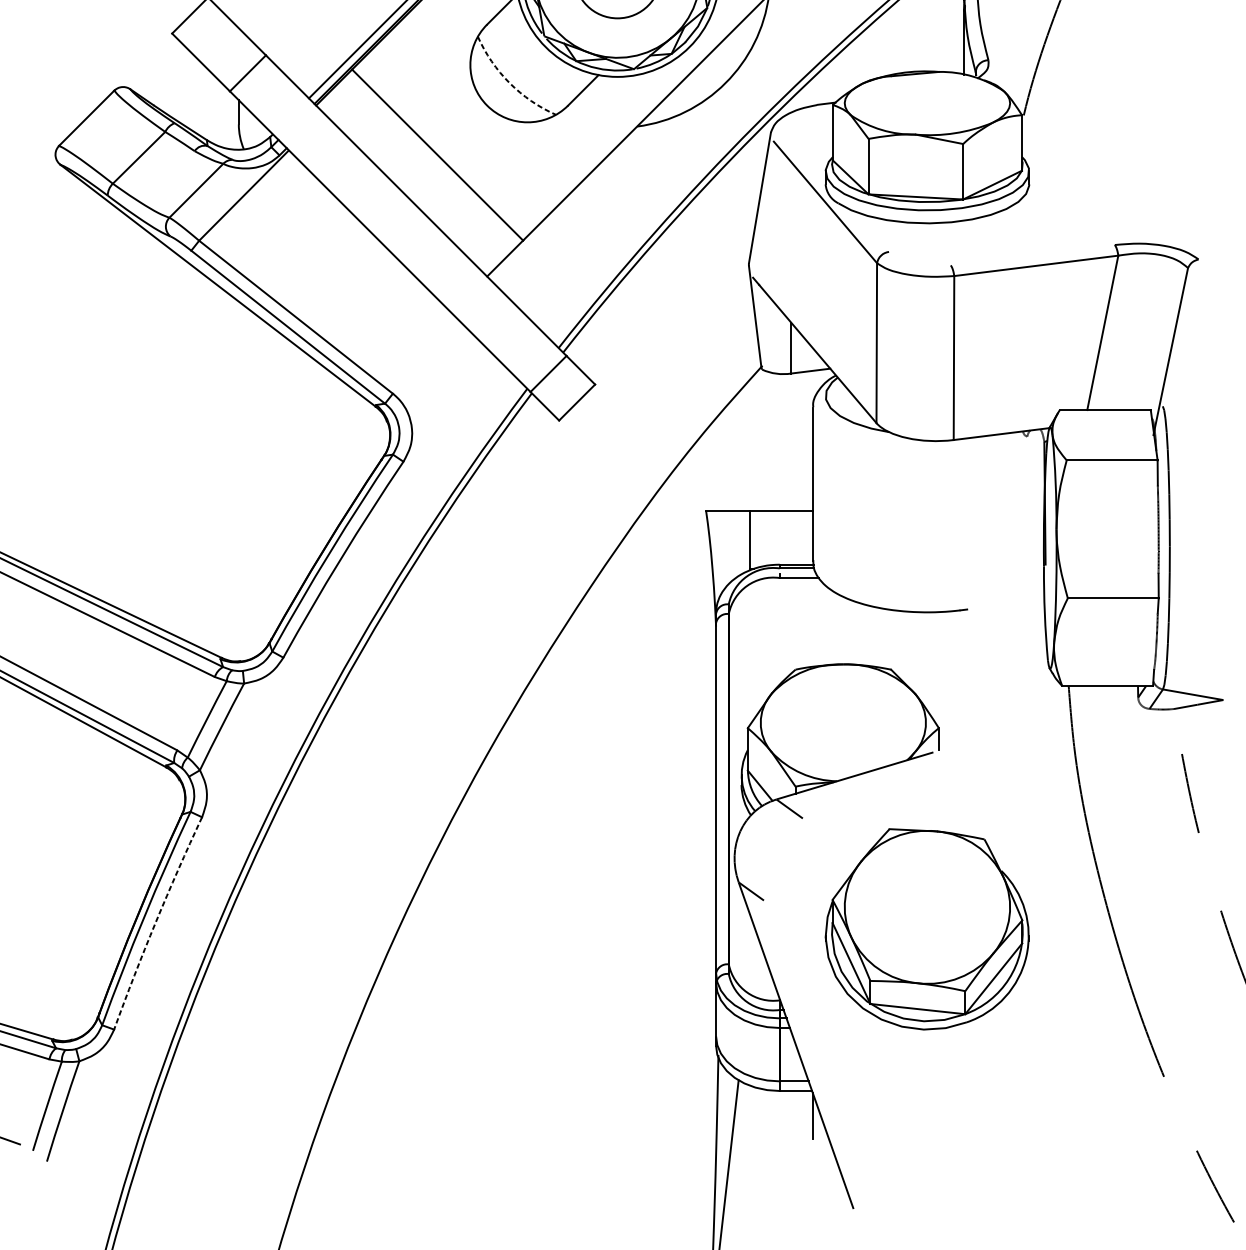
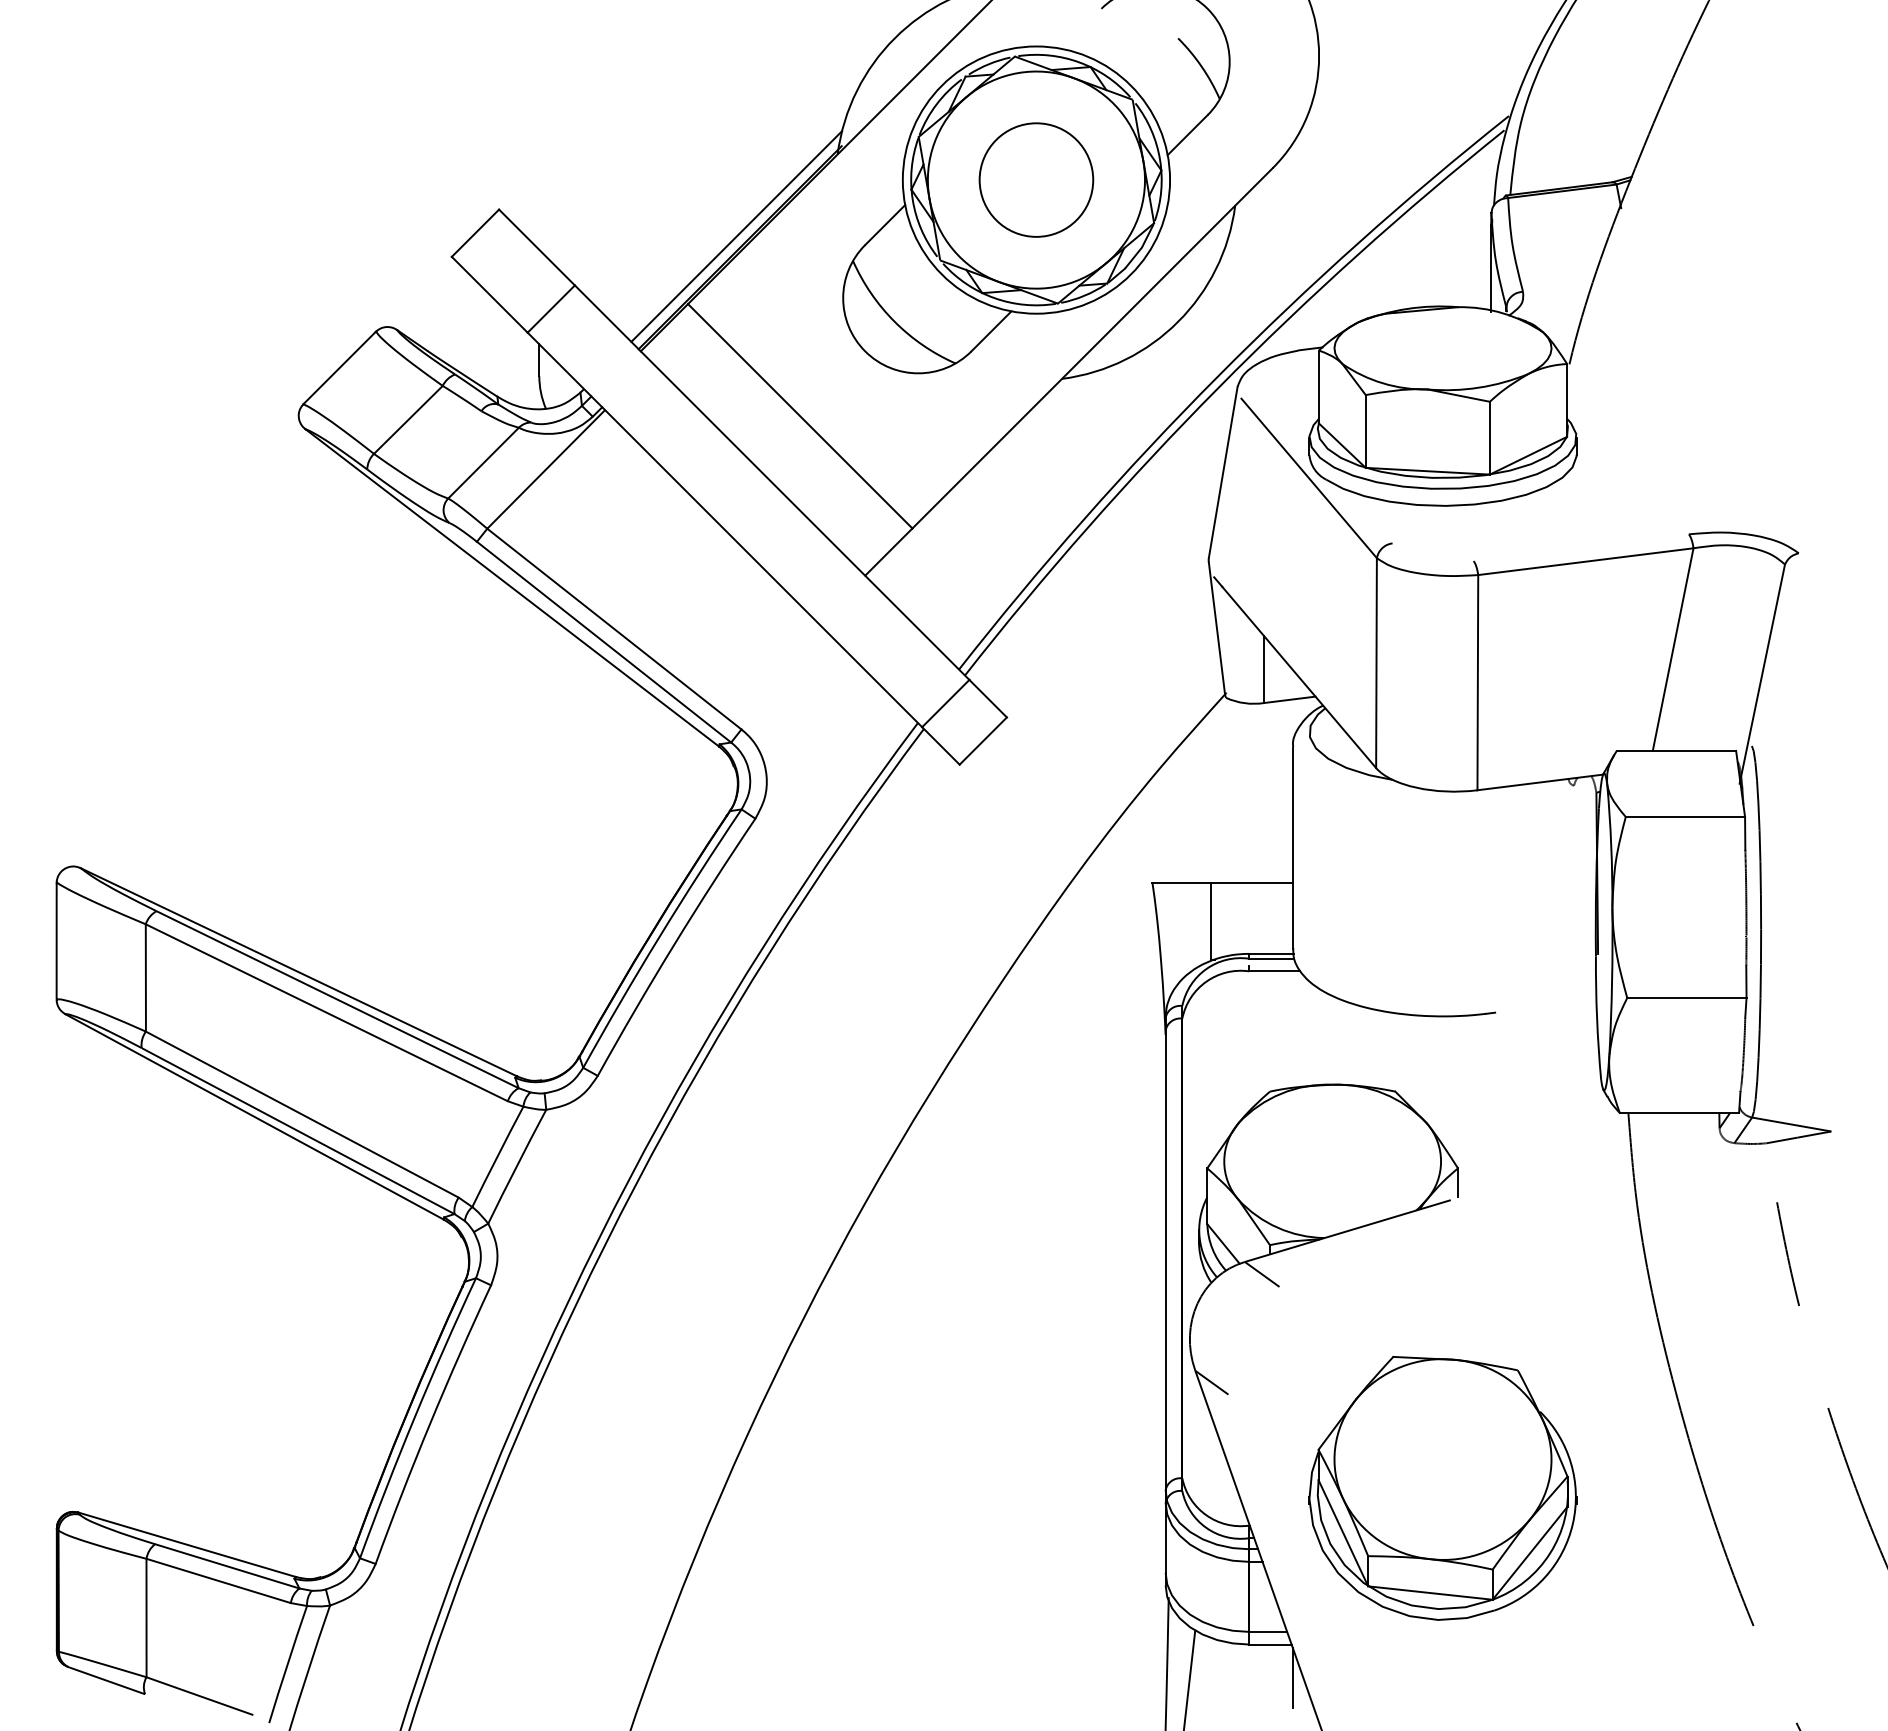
arc: (509, 82) -> (894, 321), dashed -> solid
arc: (155, 922) -> (430, 1423), dashed -> solid
part: (927, 929) -> (1442, 1488), moved

